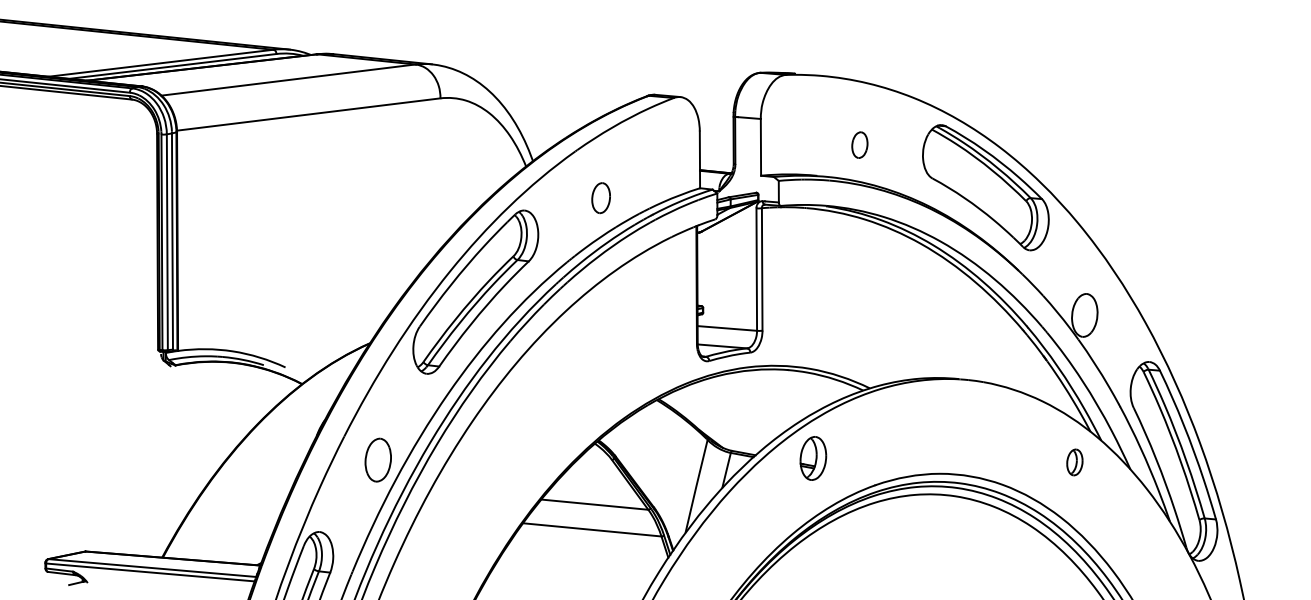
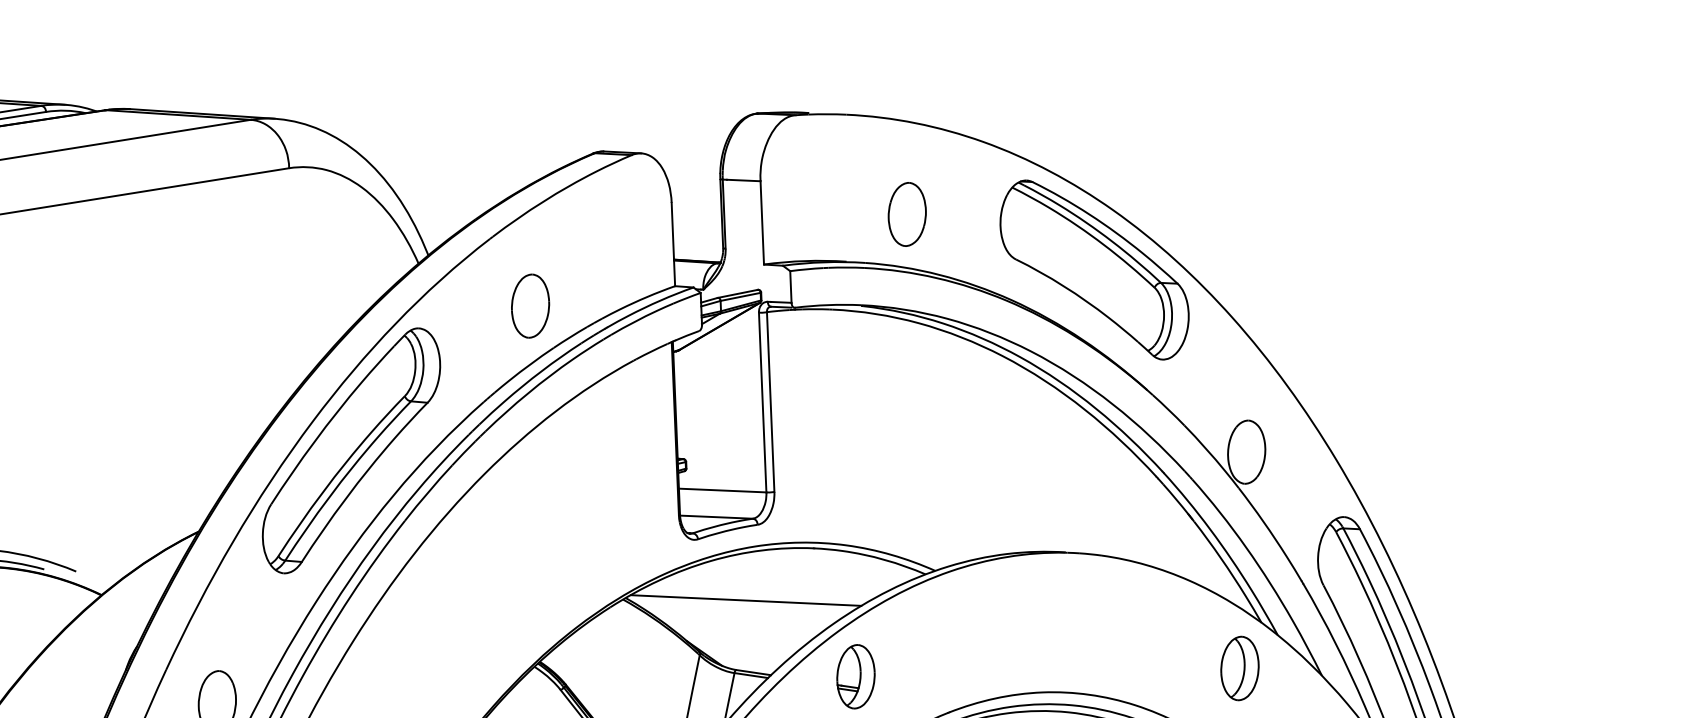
part: (859, 144) -> (906, 213), size x1.67
part: (600, 197) -> (529, 305), size x1.43
line: (740, 403) -> (746, 599), added
part: (1074, 462) -> (1239, 668), size x1.67

